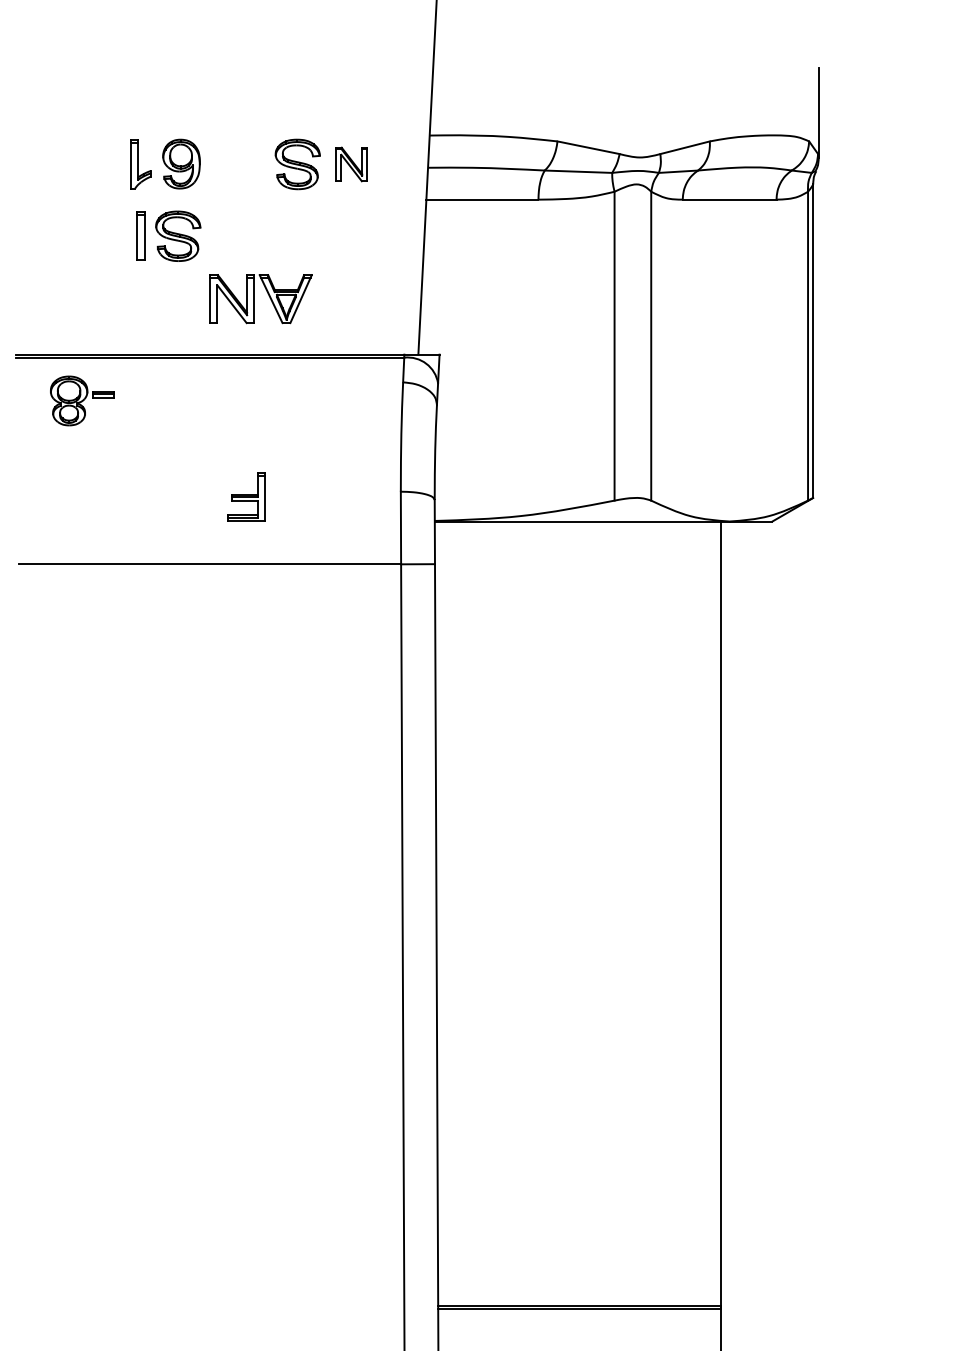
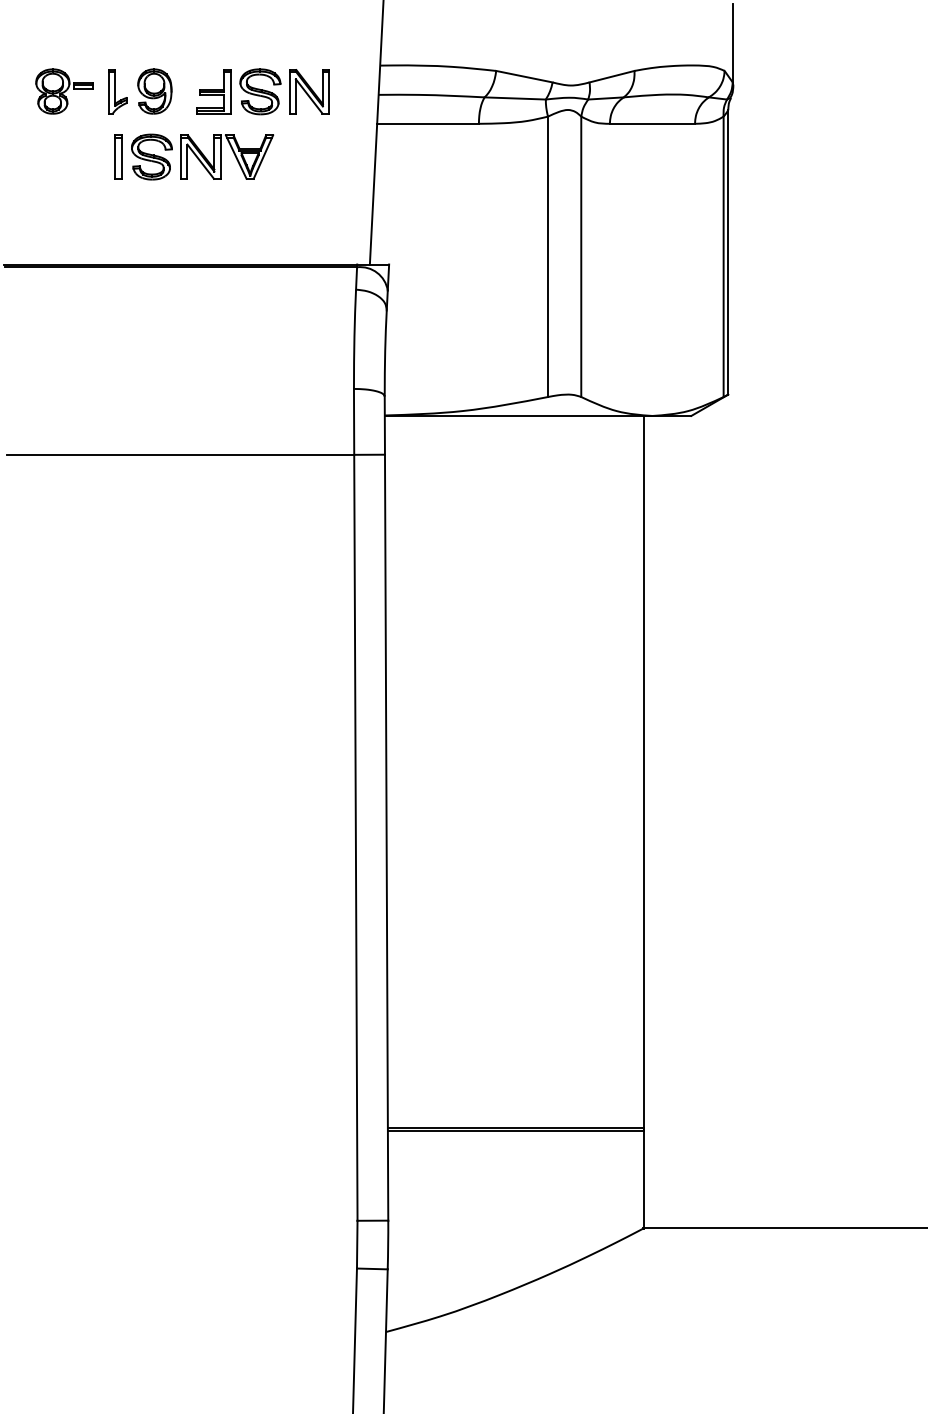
part: (351, 164) -> (309, 91), size x1.43
part: (261, 298) -> (227, 156), moved
part: (81, 400) -> (64, 91), moved
part: (246, 496) -> (213, 91), moved

